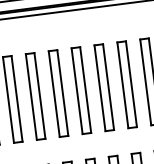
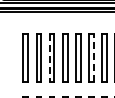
line: (108, 86) -> (93, 57), solid -> dashed
line: (31, 97) -> (49, 58), solid -> dashed

